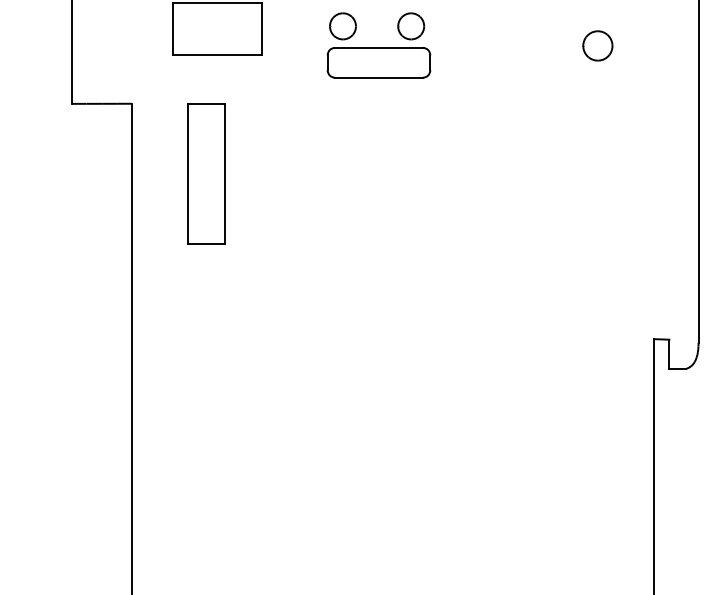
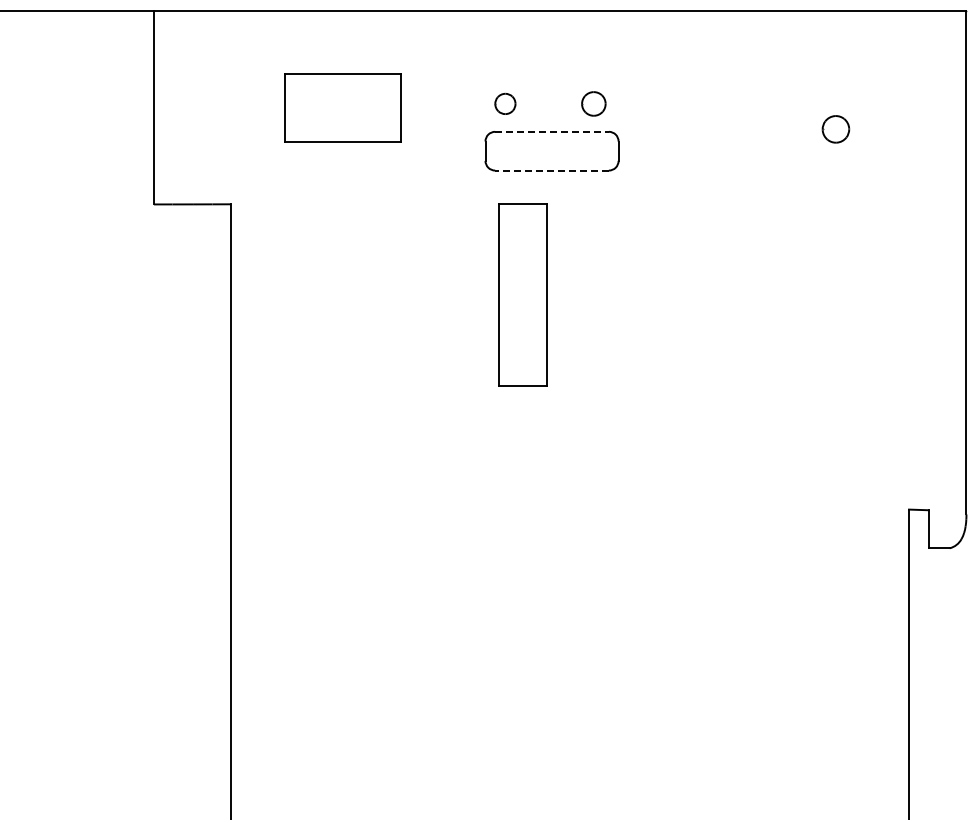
part: (343, 26) -> (505, 103), size x0.6
part: (410, 26) -> (593, 103), size x0.7
part: (597, 46) -> (835, 129), size x0.7
line: (379, 47) -> (552, 131), solid -> dashed
line: (379, 77) -> (552, 170), solid -> dashed
part: (205, 173) -> (522, 294), moved

